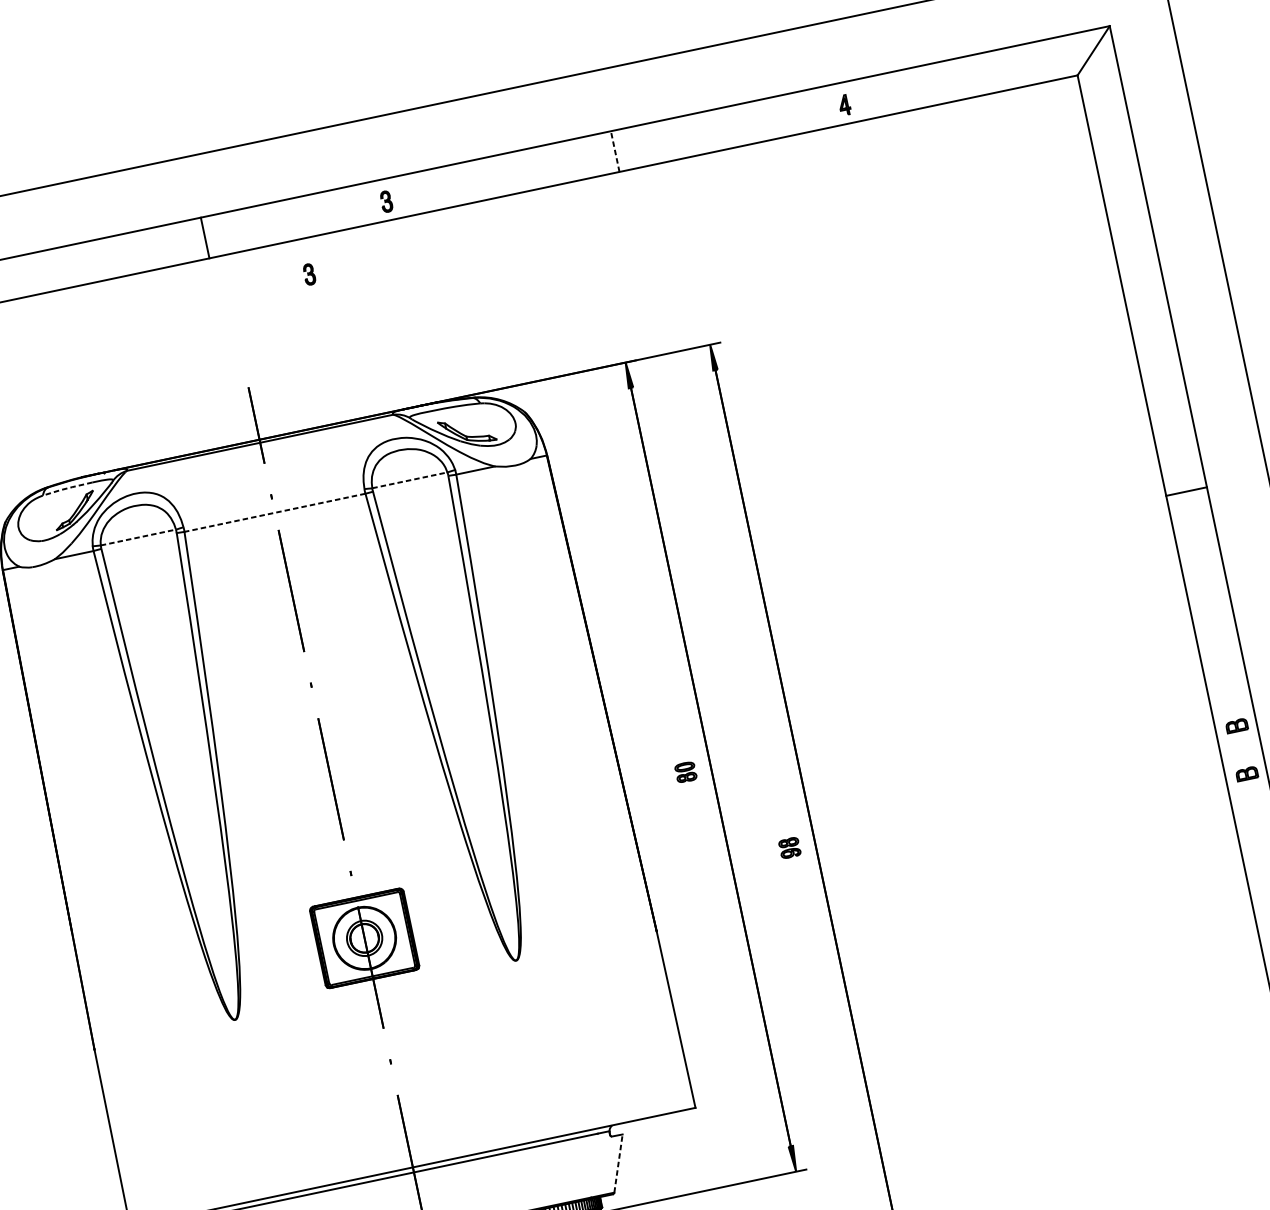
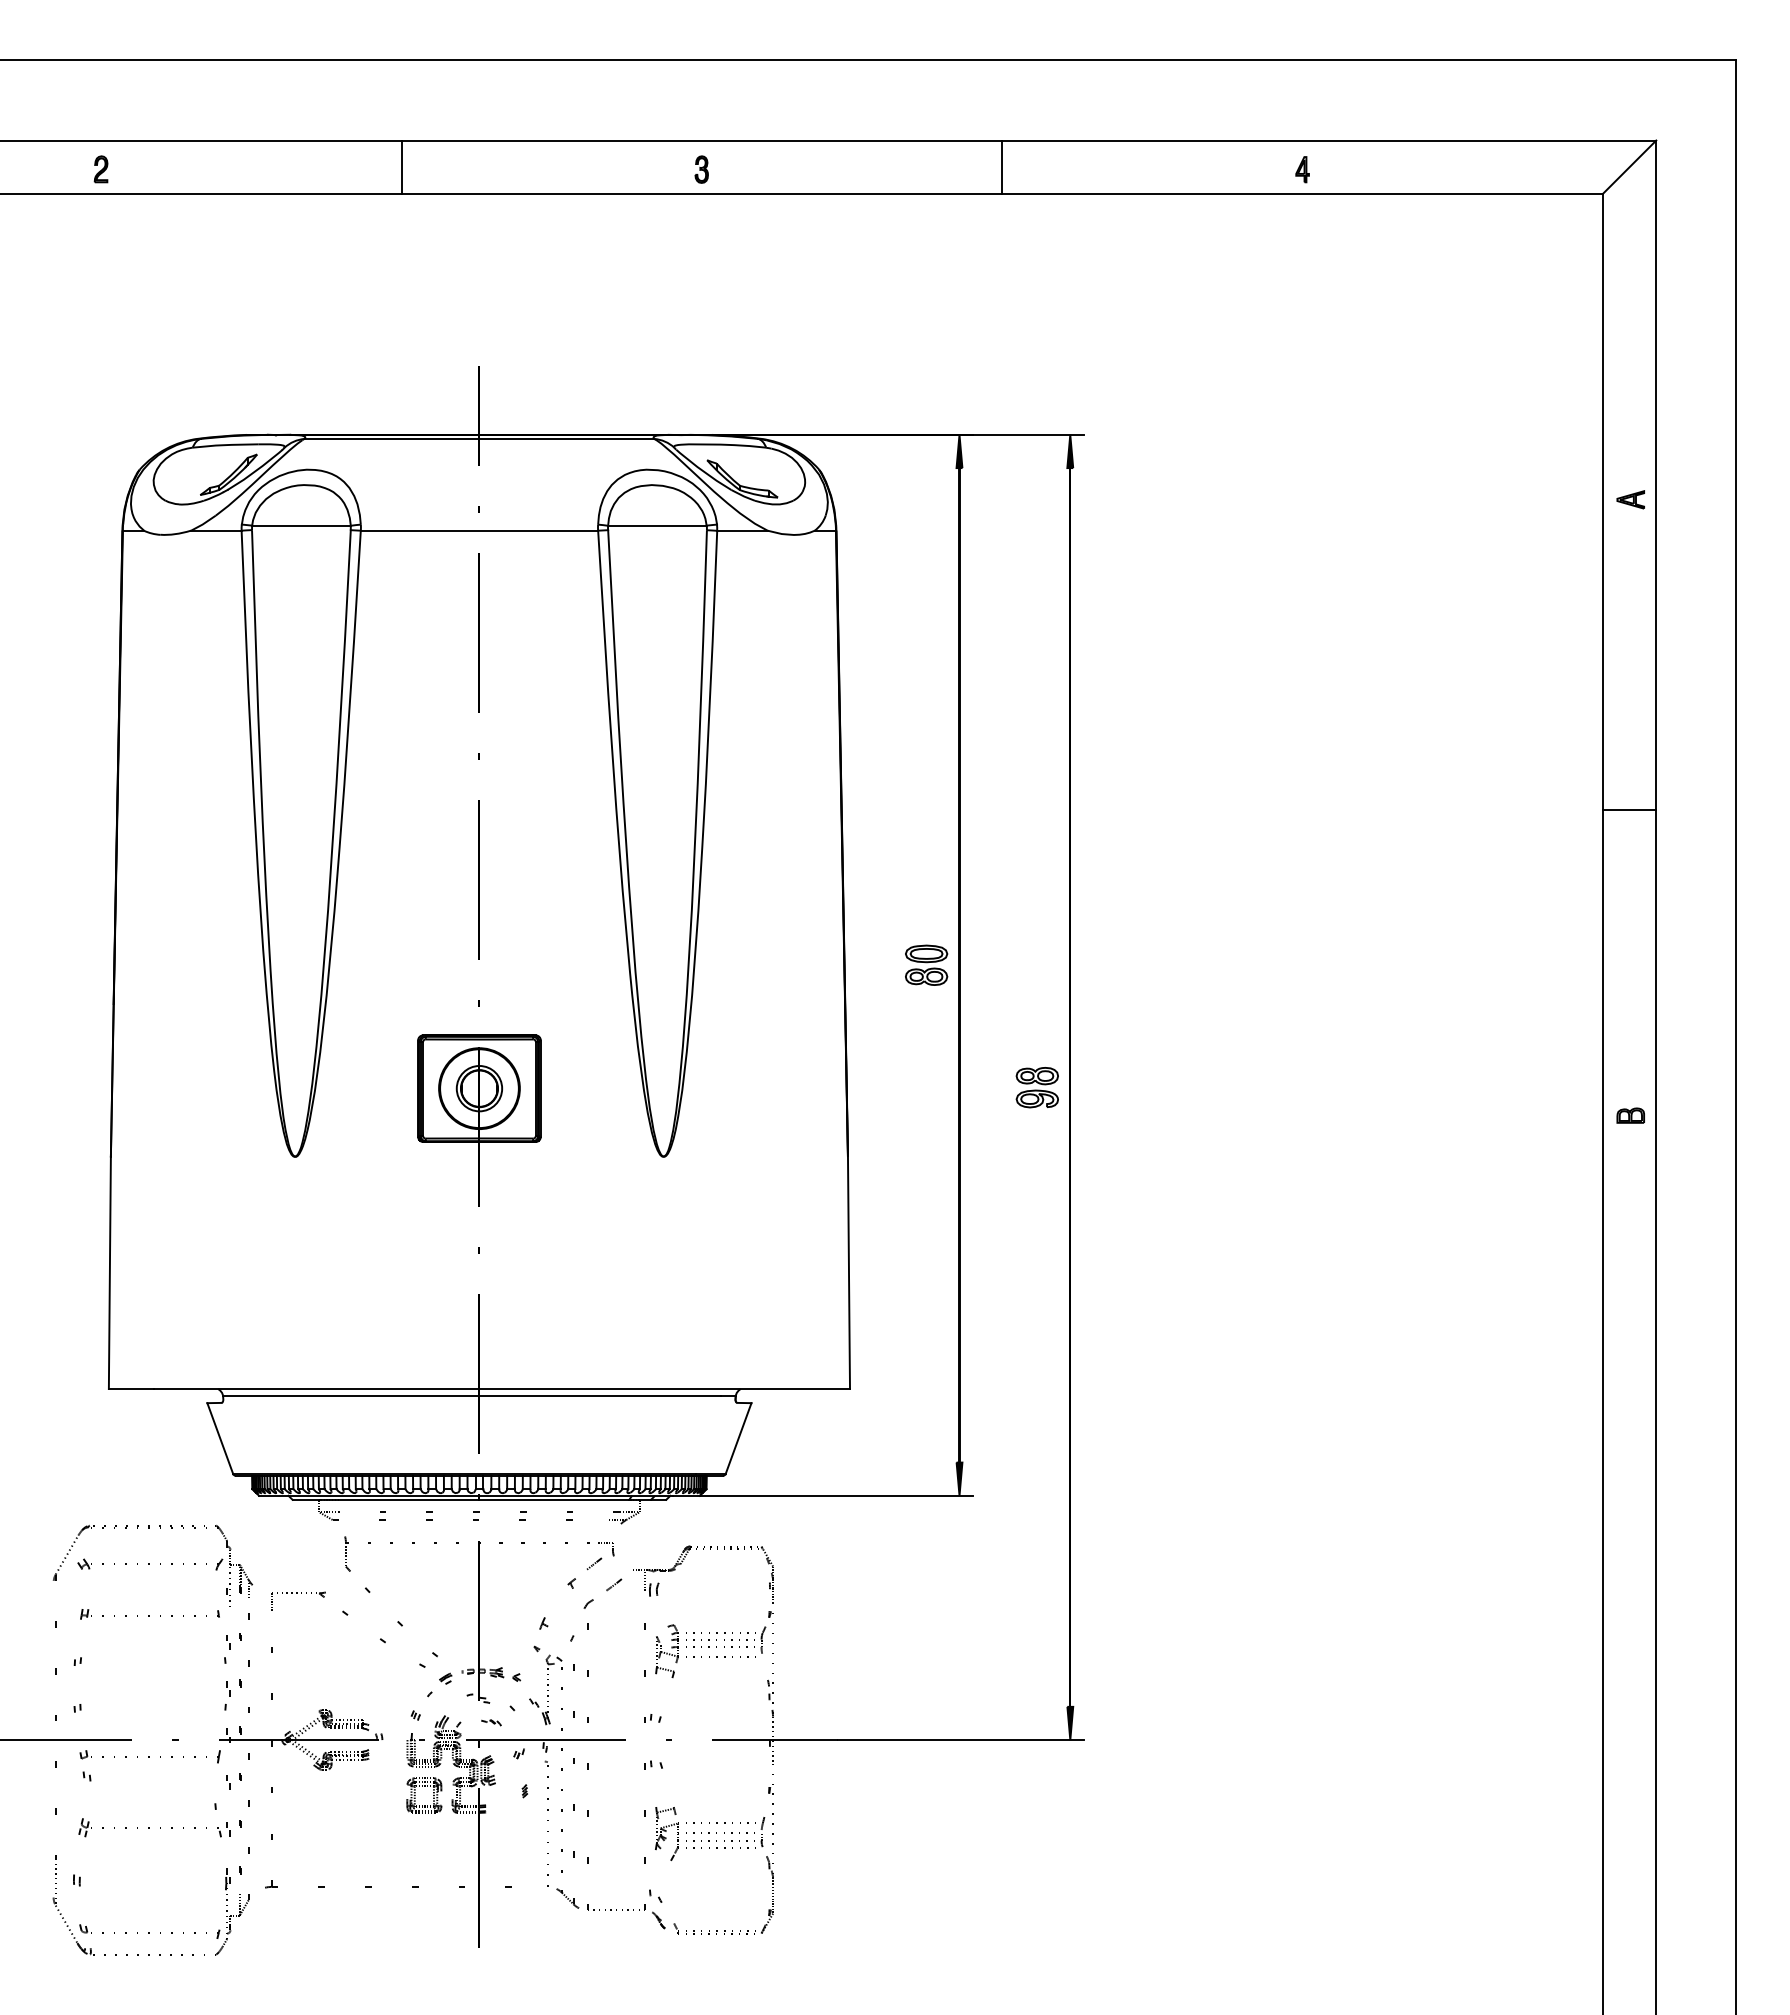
line: (615, 151) -> (1002, 167), dashed -> solid
line: (205, 237) -> (401, 166), moved
part: (309, 274) -> (585, 240), removed
part: (1147, 304) -> (1630, 499), added
line: (409, 480) -> (657, 525), dashed -> solid
line: (66, 488) -> (224, 445), dashed -> solid
line: (1186, 491) -> (1629, 810), moved
line: (274, 512) -> (479, 530), dashed -> solid
line: (138, 537) -> (301, 525), dashed -> solid
part: (1236, 725) -> (1630, 1052), removed
part: (685, 771) -> (926, 964), size x1.67
part: (789, 847) -> (1036, 1087), size x1.67
line: (618, 1163) -> (738, 1438), dashed -> solid

